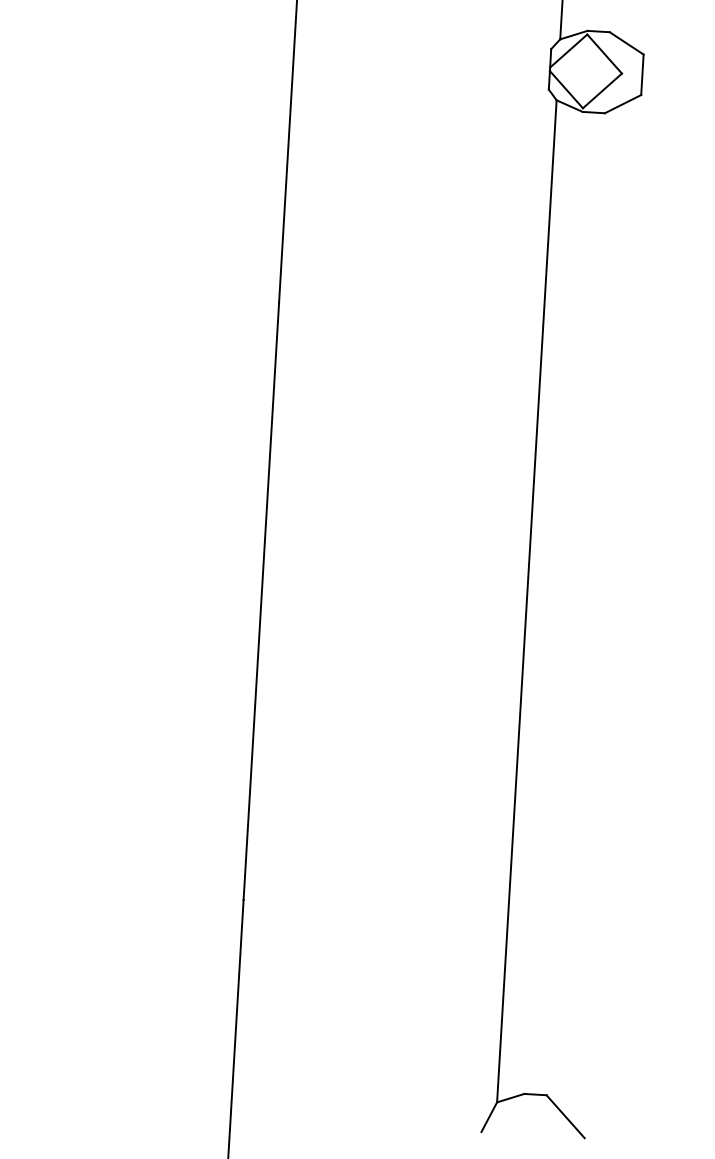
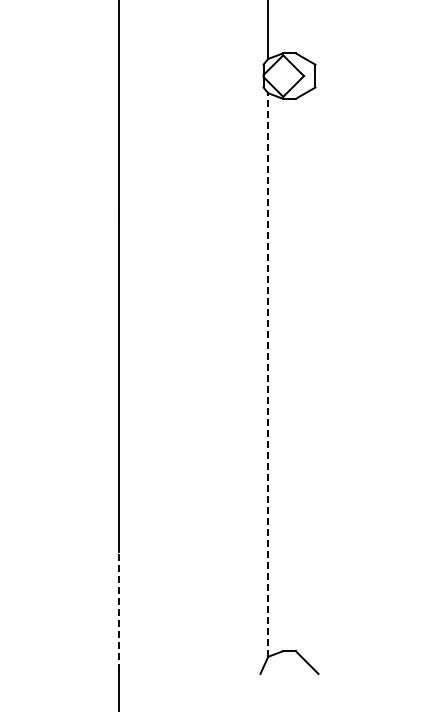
line: (527, 602) -> (268, 375), solid -> dashed
line: (237, 1006) -> (119, 611), solid -> dashed

